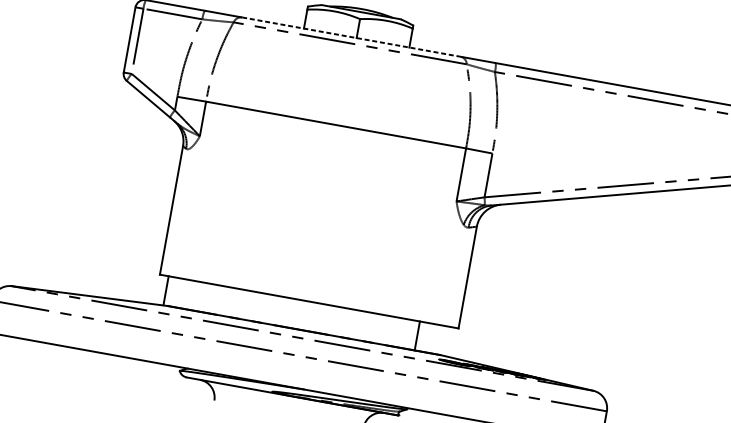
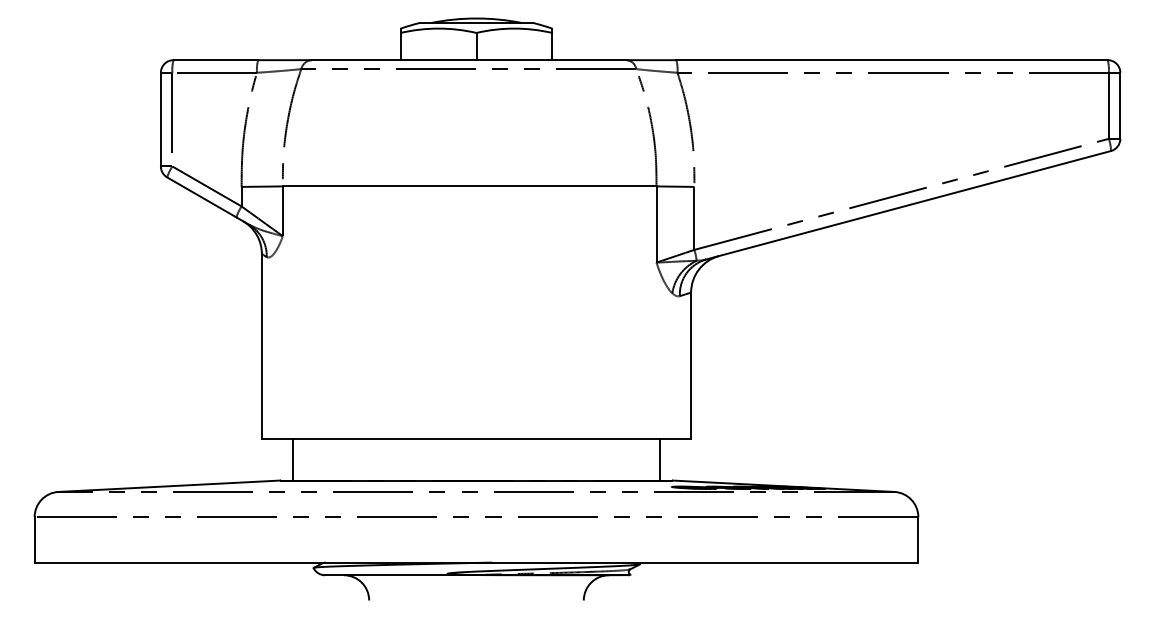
line: (351, 37) -> (469, 60), dashed -> solid
line: (166, 290) -> (293, 459), moved
line: (417, 335) -> (659, 459), moved

